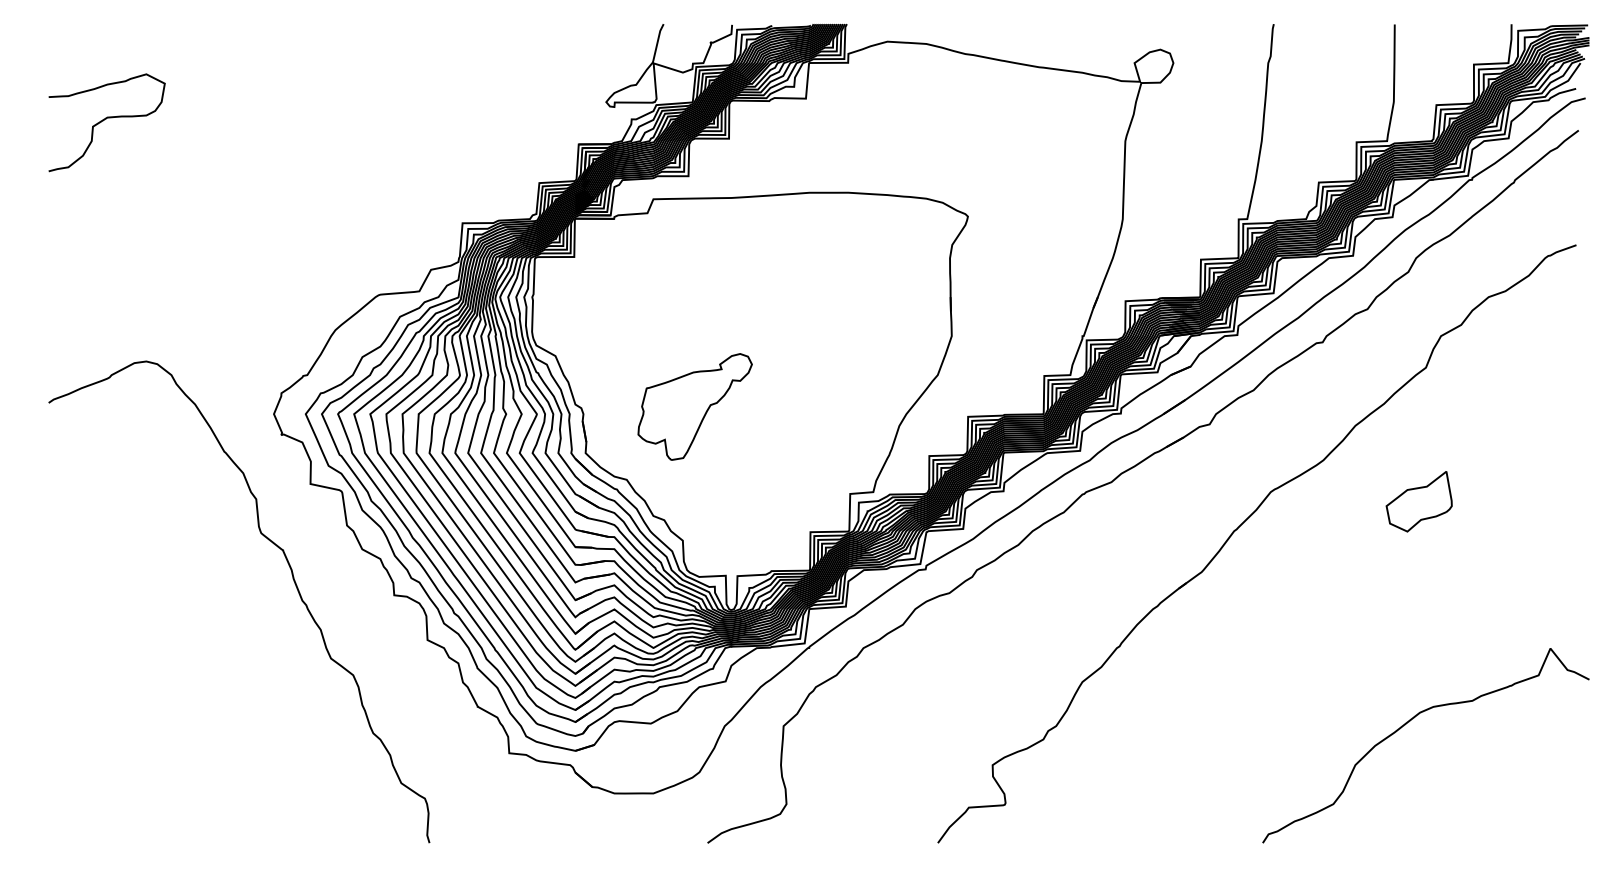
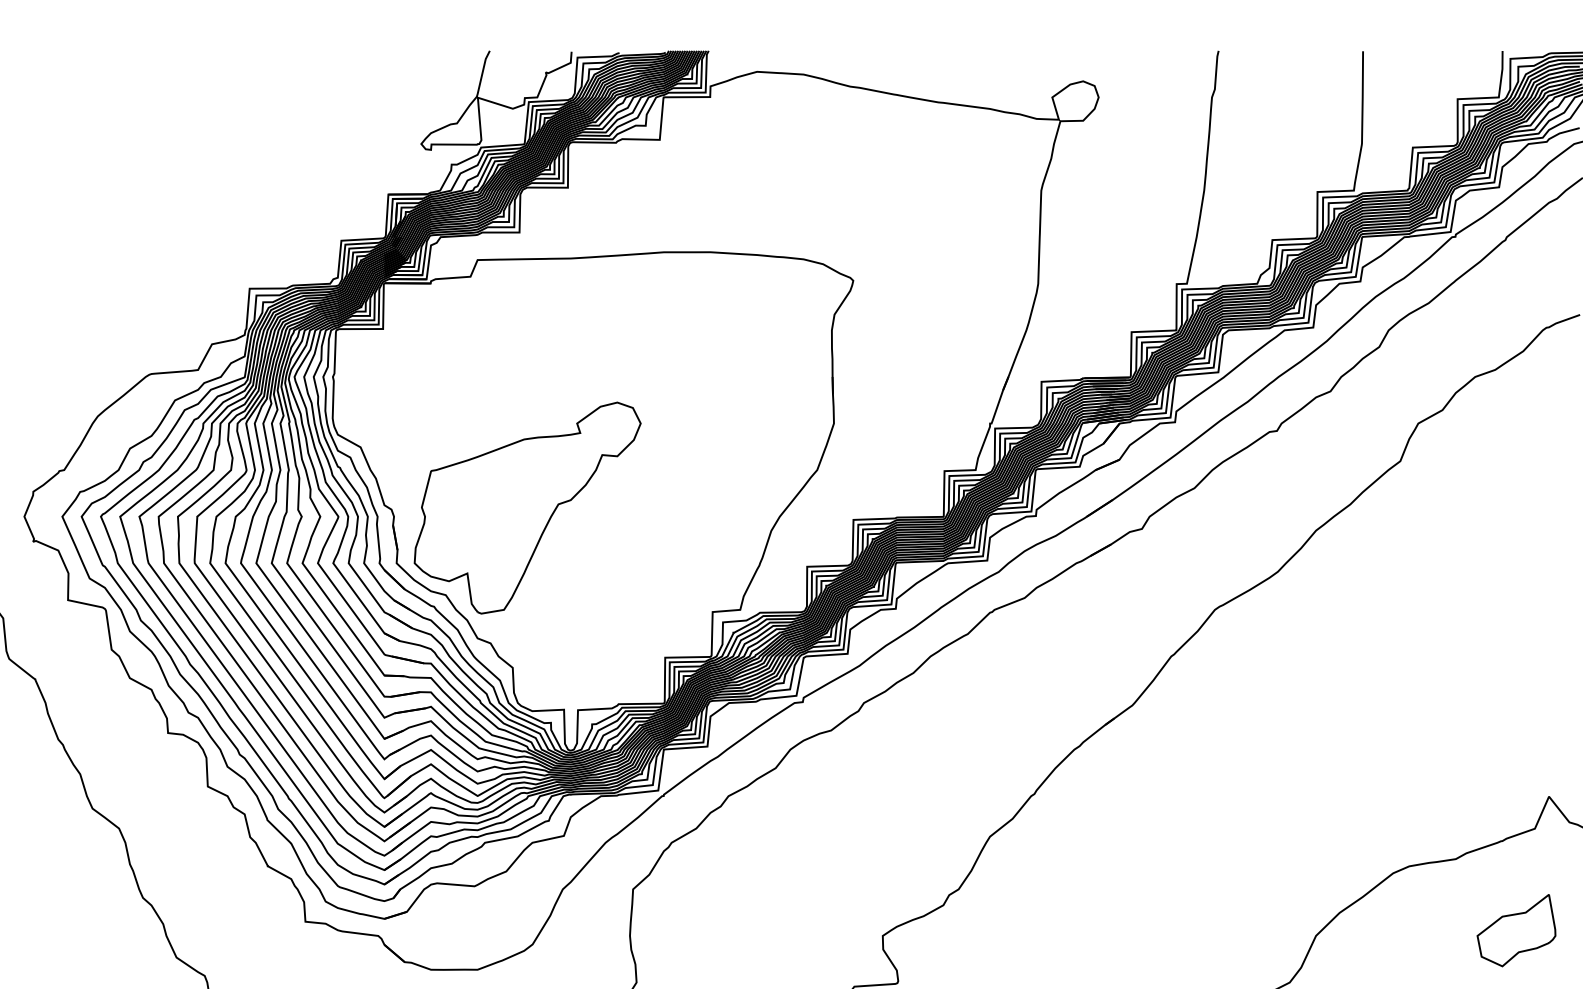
part: (694, 406) -> (526, 507), size x1.67
part: (1418, 501) -> (1515, 930), moved

